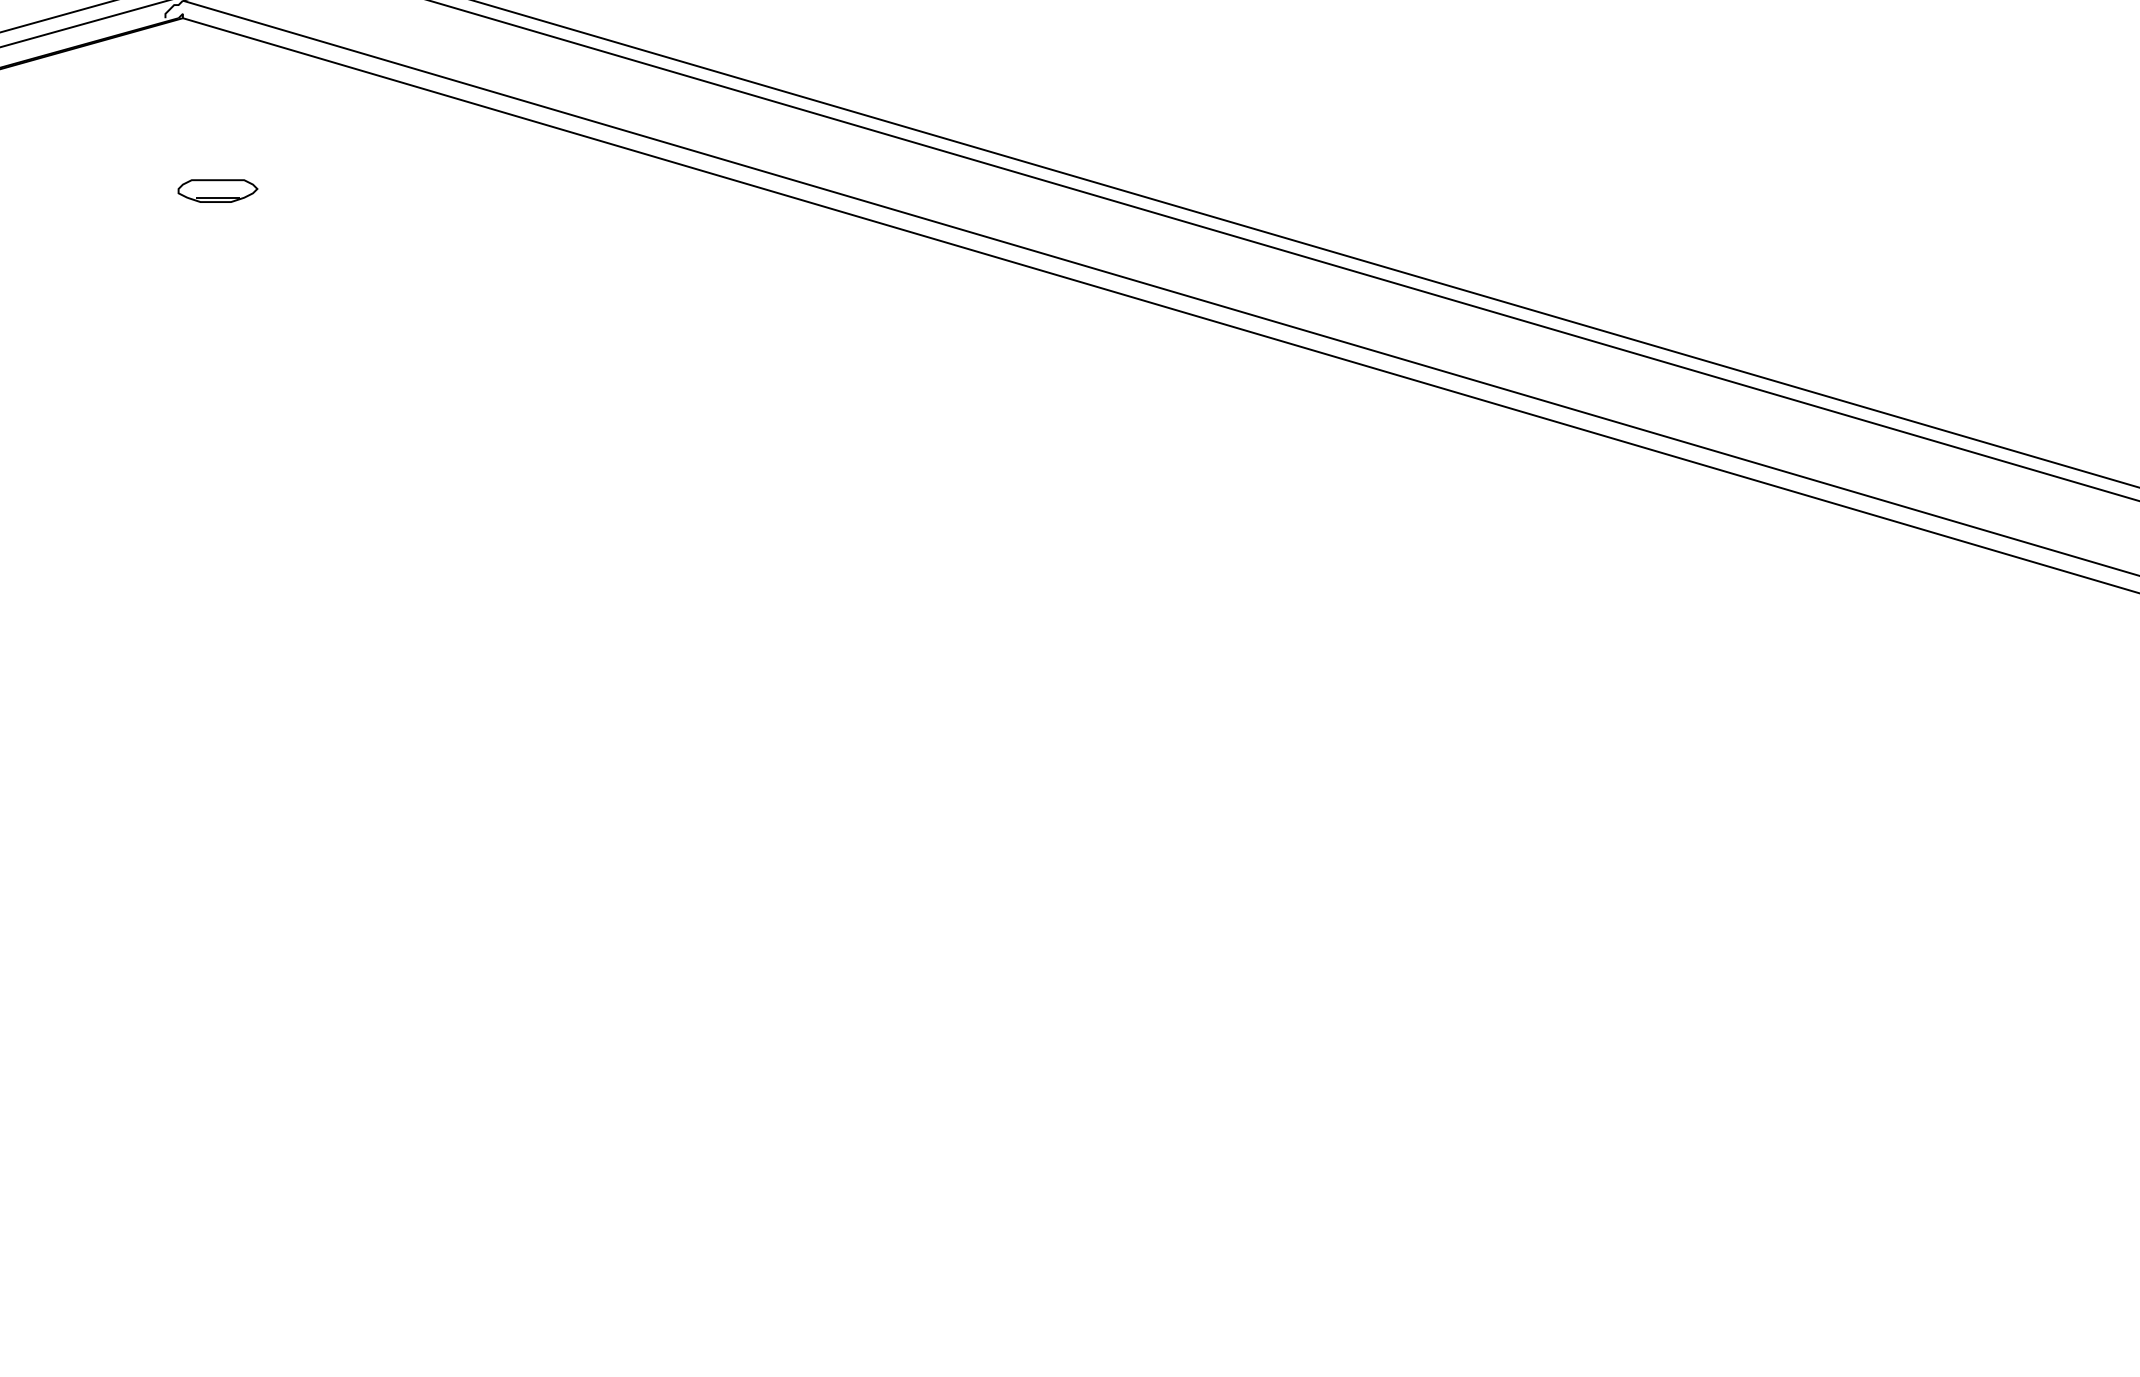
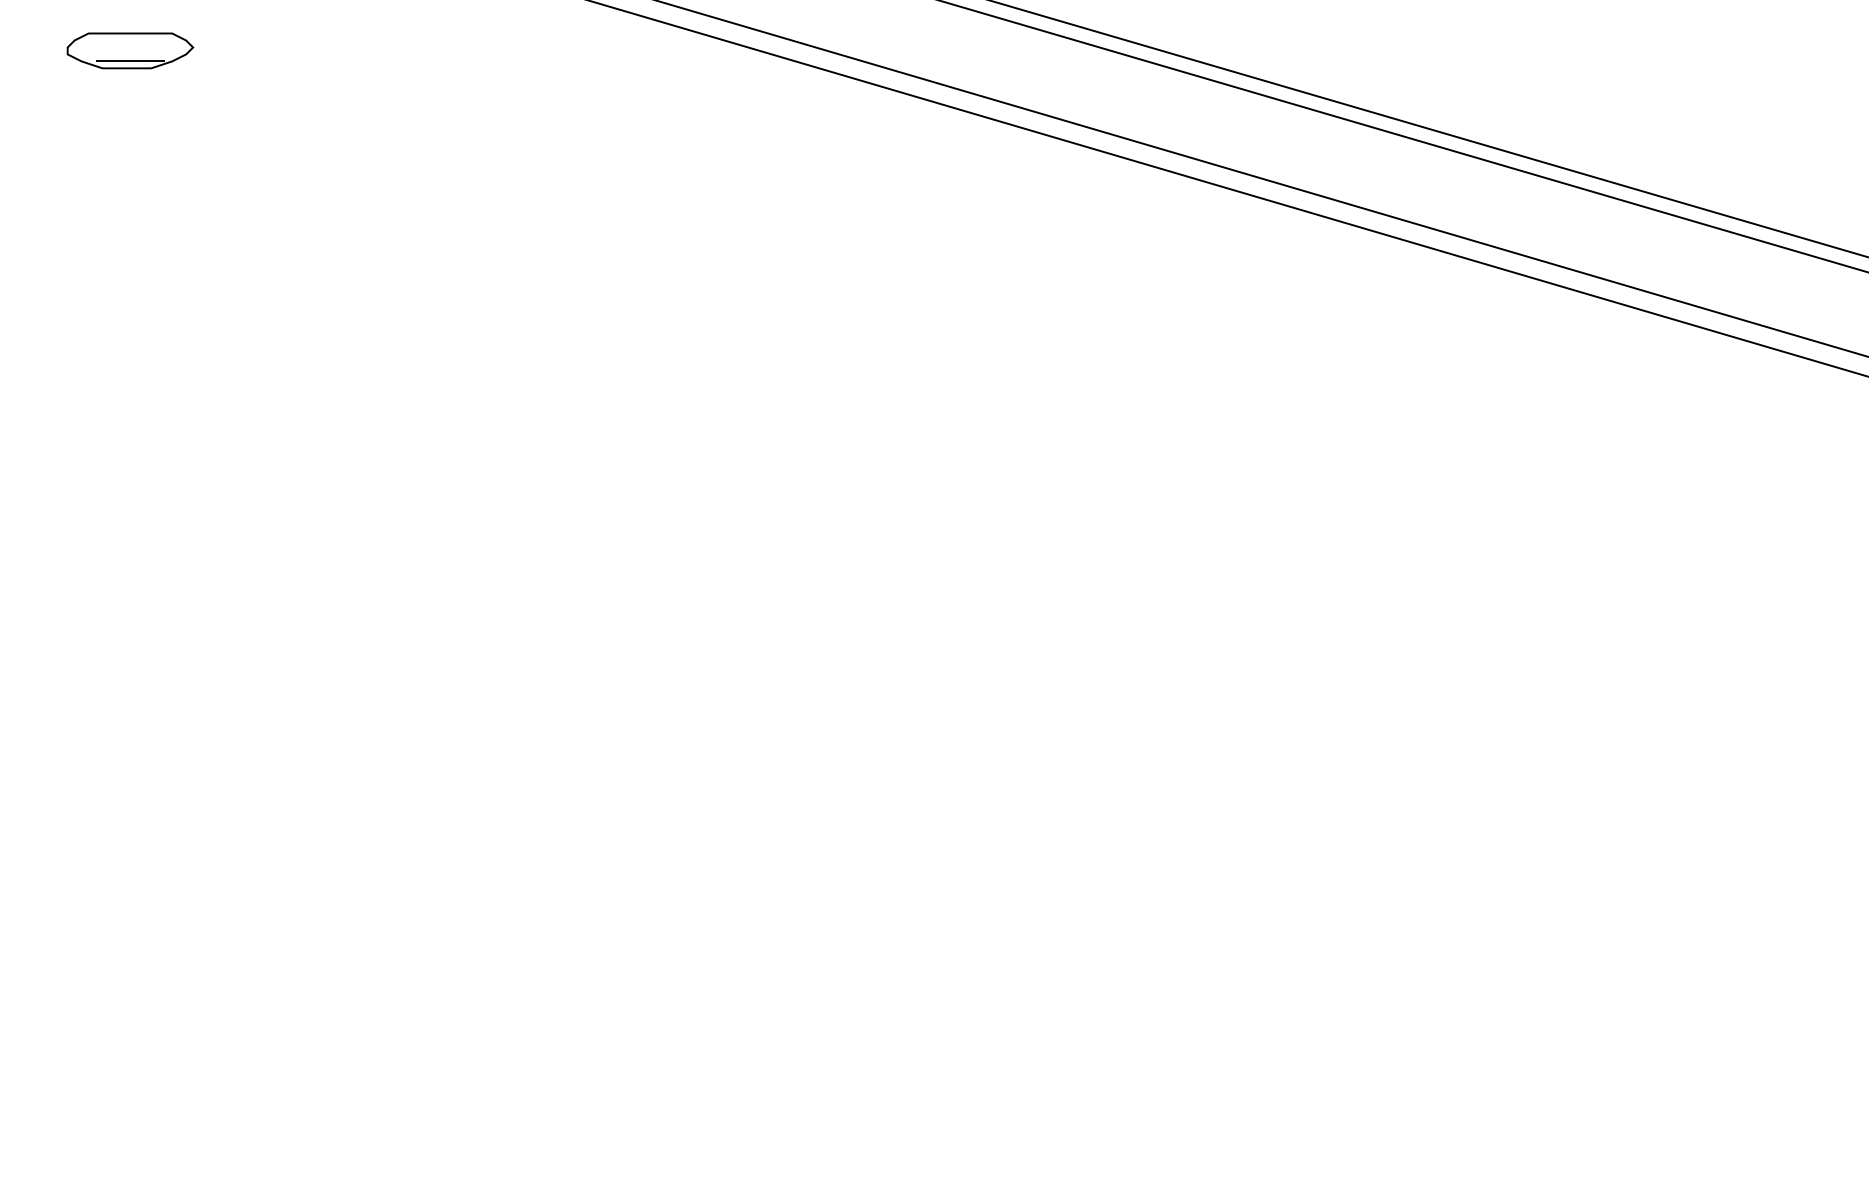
part: (217, 190) -> (129, 50), size x1.4

